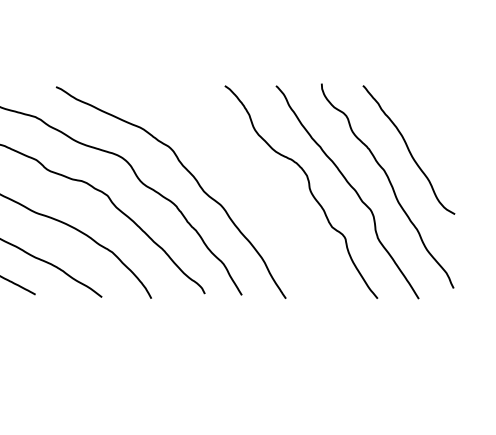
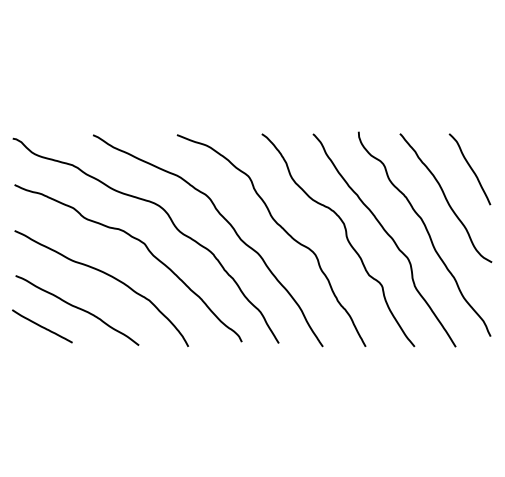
curve: (433, 121) -> (470, 169), added
curve: (245, 181) -> (282, 229), added

